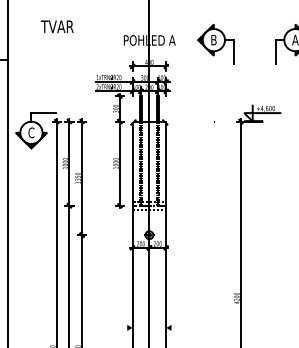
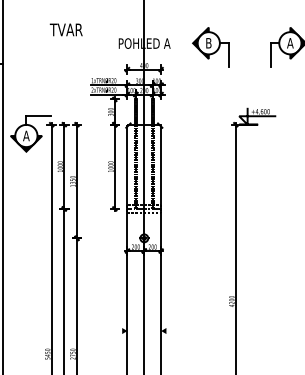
text: (56, 26) -> (65, 29), moved
text: (31, 132) -> (26, 135), C -> A

